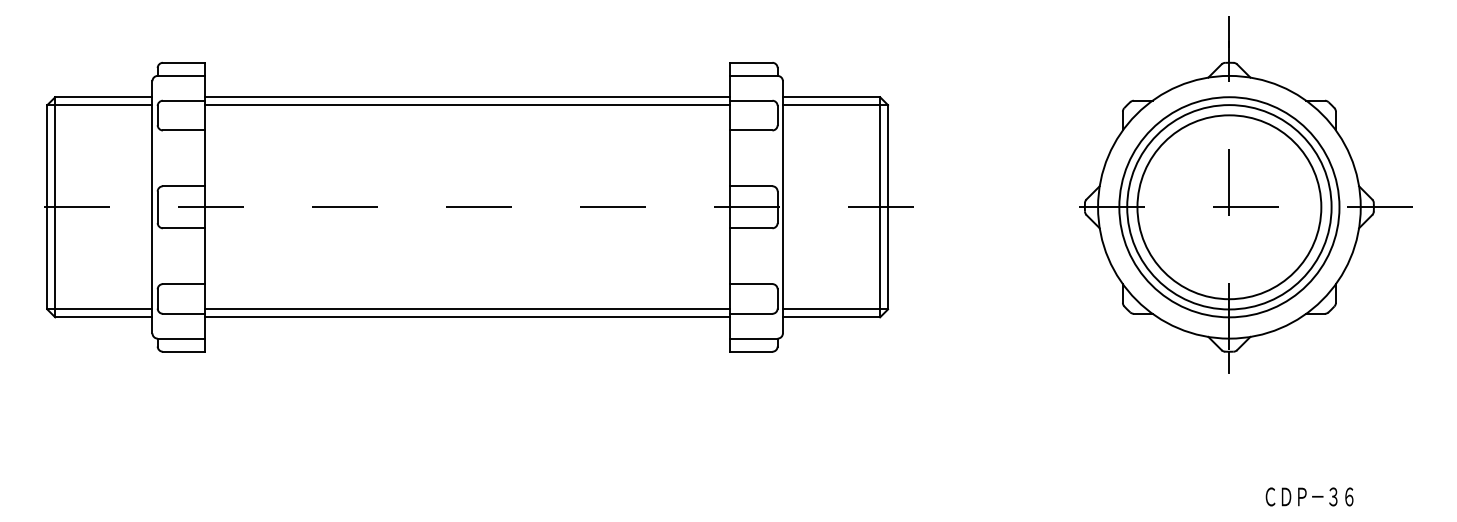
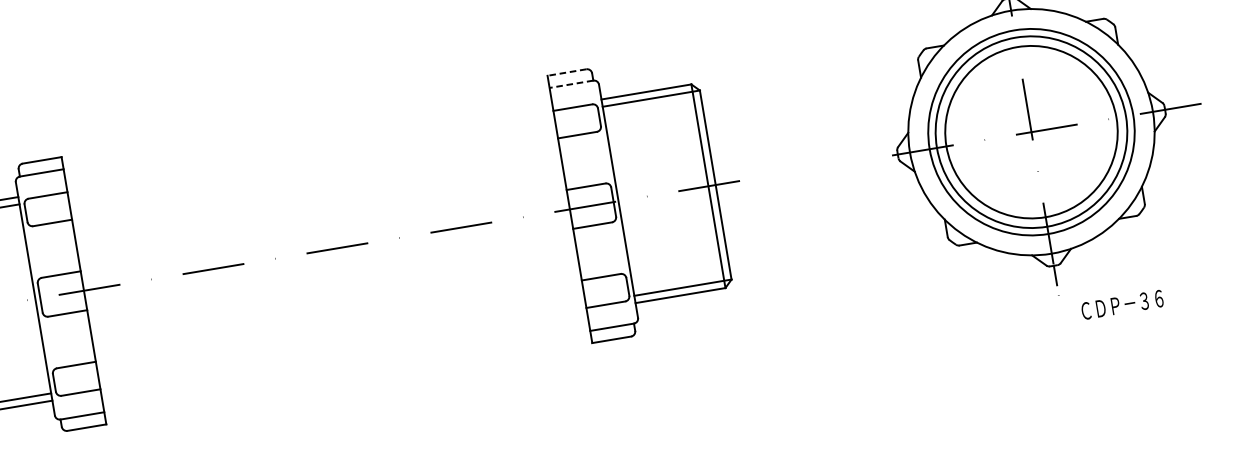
line: (750, 62) -> (566, 72), solid -> dashed
line: (754, 75) -> (571, 83), solid -> dashed
line: (467, 97) -> (309, 148), removed
line: (467, 105) -> (311, 155), removed
line: (467, 309) -> (342, 344), removed
line: (467, 317) -> (343, 352), removed
text: (1309, 496) -> (1122, 304), moved

